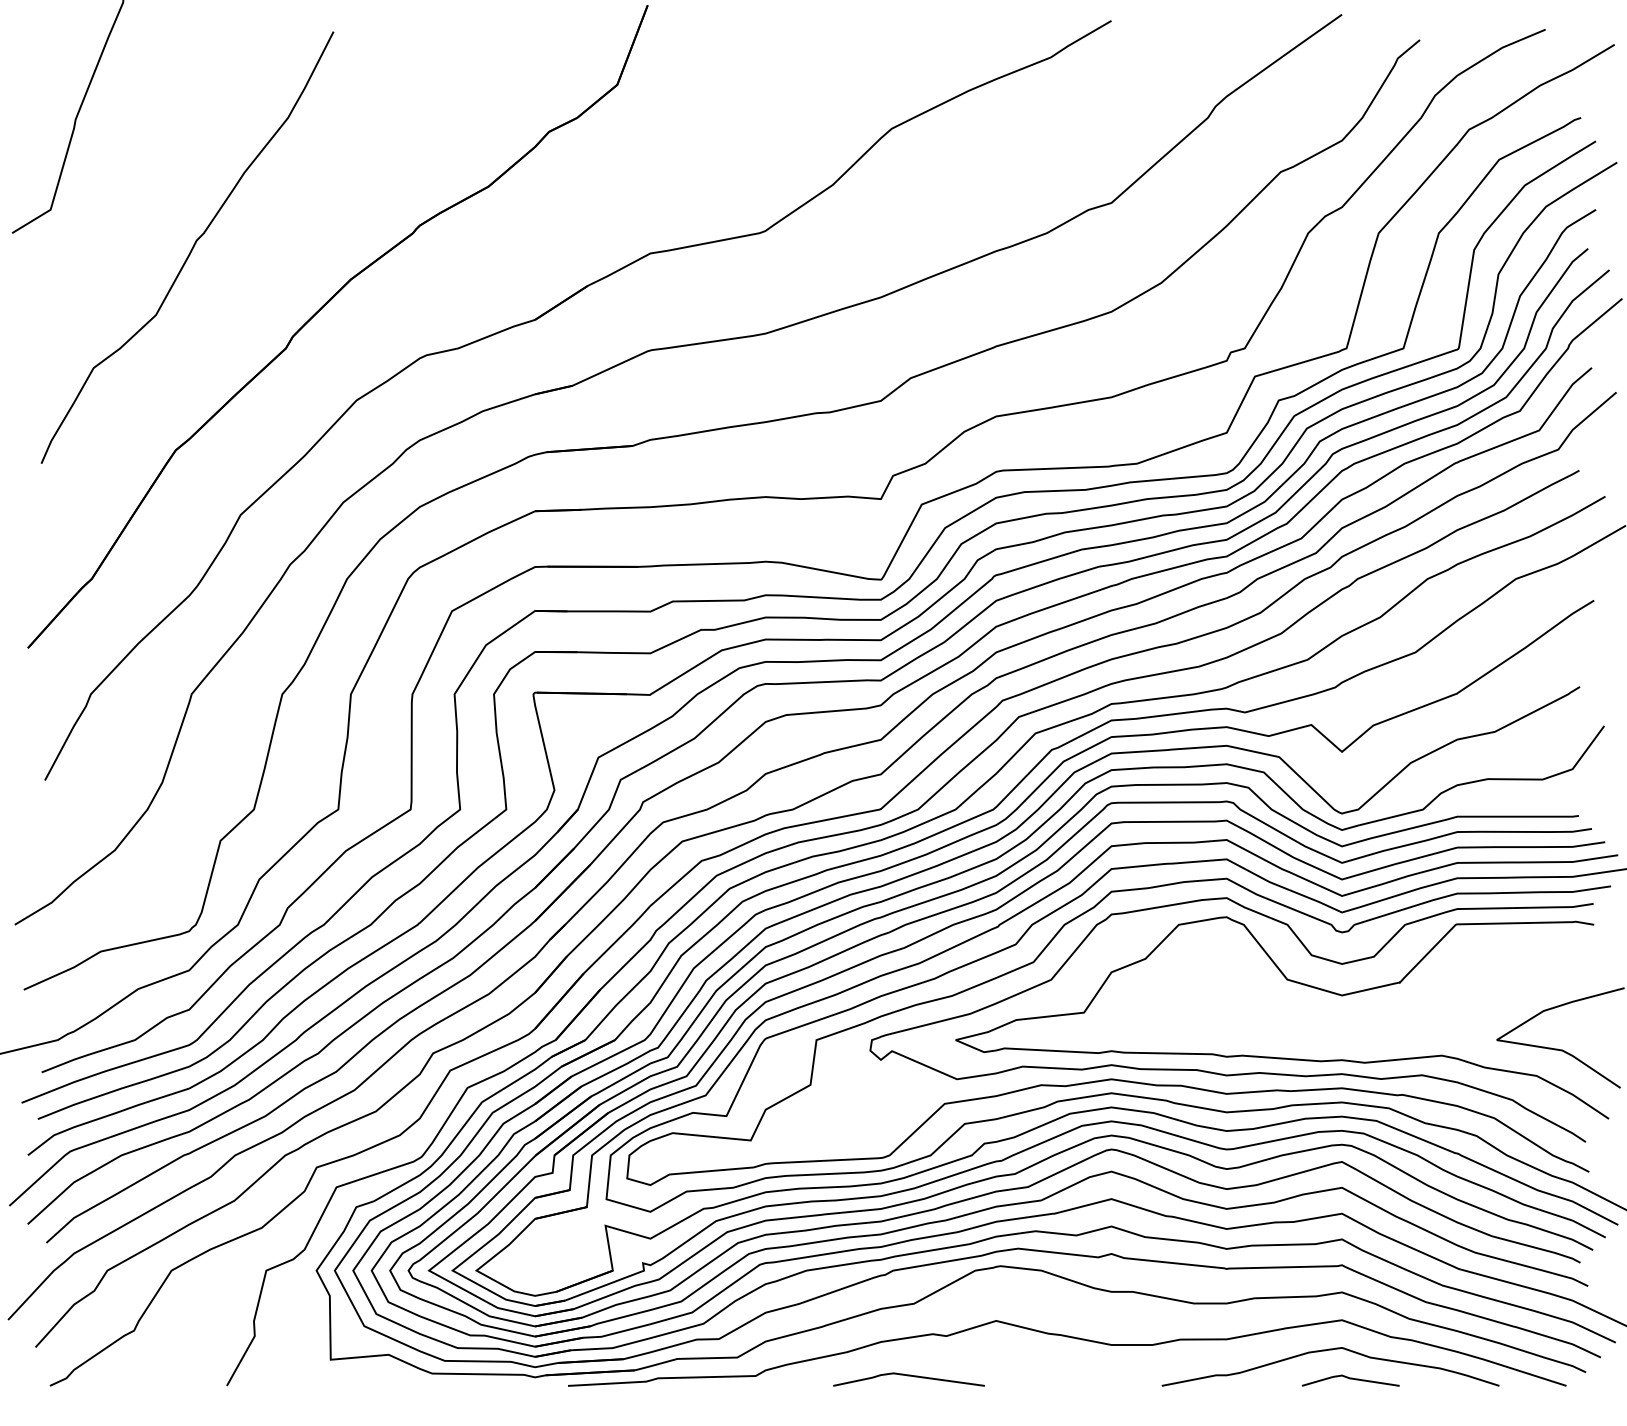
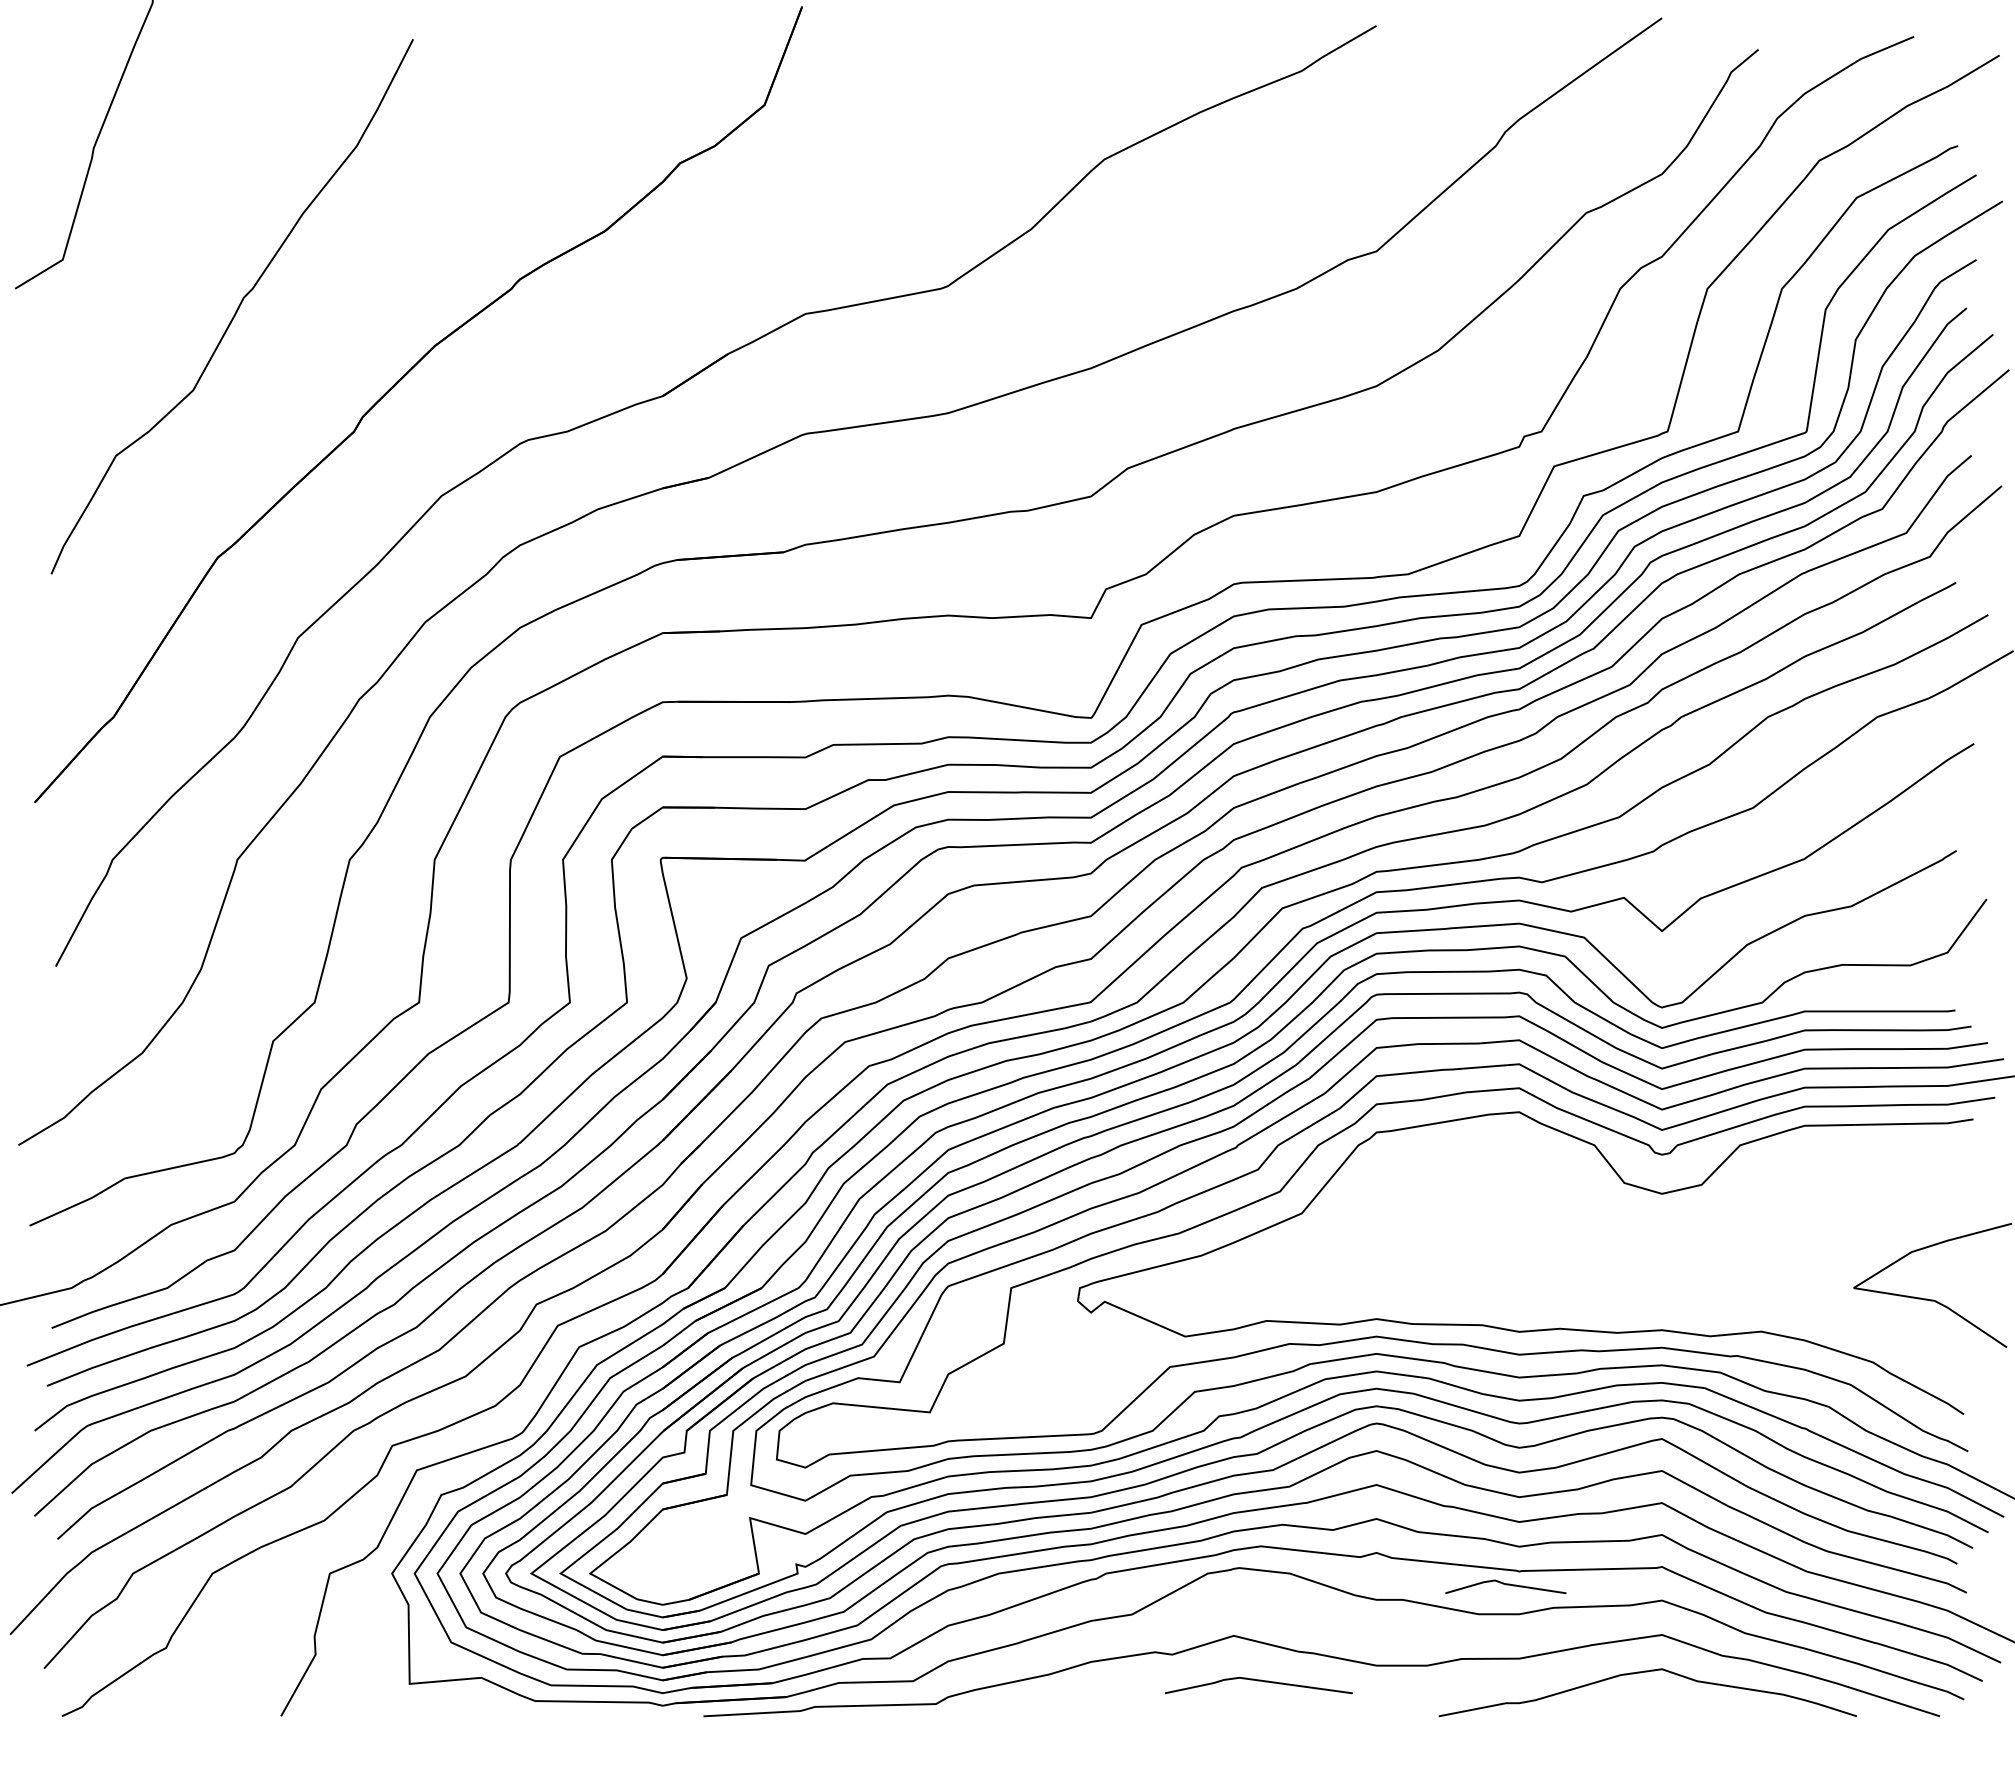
curve: (1293, 982) -> (1601, 1216), removed
line: (908, 1376) -> (1258, 1681), moved
line: (1351, 1379) -> (1506, 1585), moved

